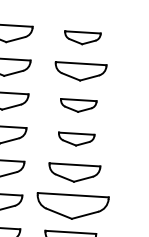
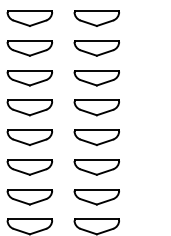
part: (82, 38) -> (96, 18), size x1.43
part: (78, 106) -> (96, 78), size x1.43
part: (76, 139) -> (96, 107), size x1.43
part: (72, 207) -> (96, 167), size x0.71

